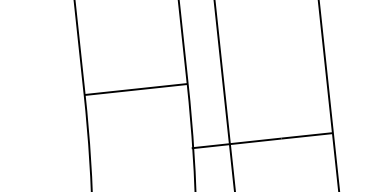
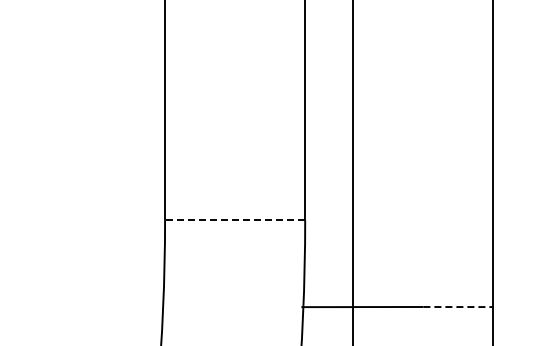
line: (135, 89) -> (234, 220), solid -> dashed
line: (307, 136) -> (458, 307), solid -> dashed

